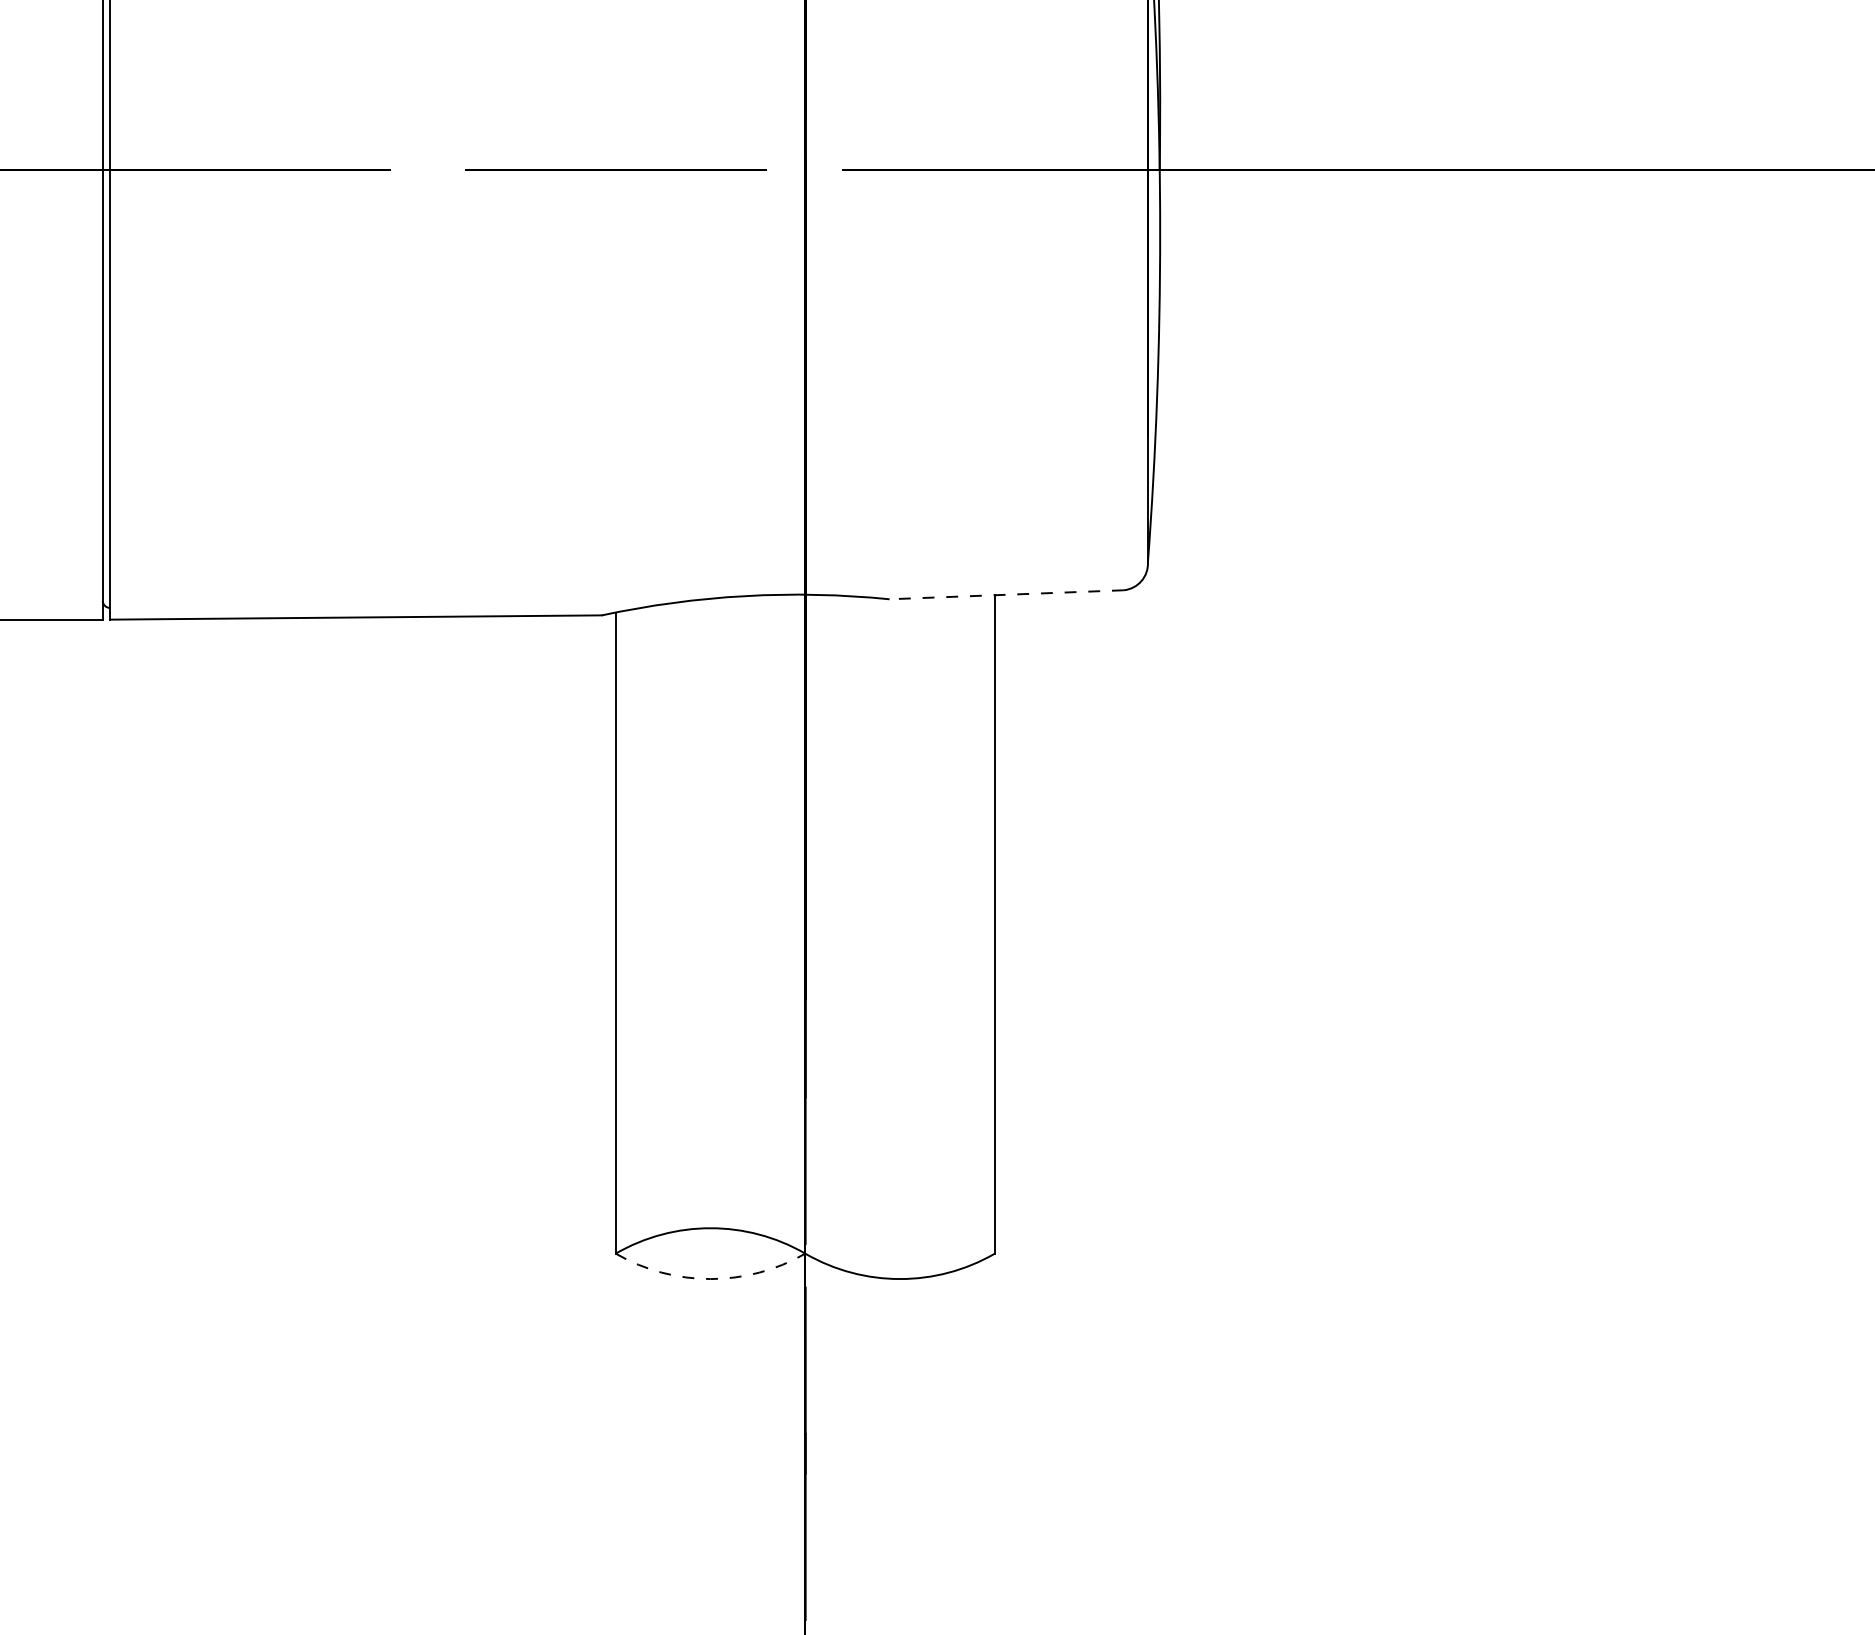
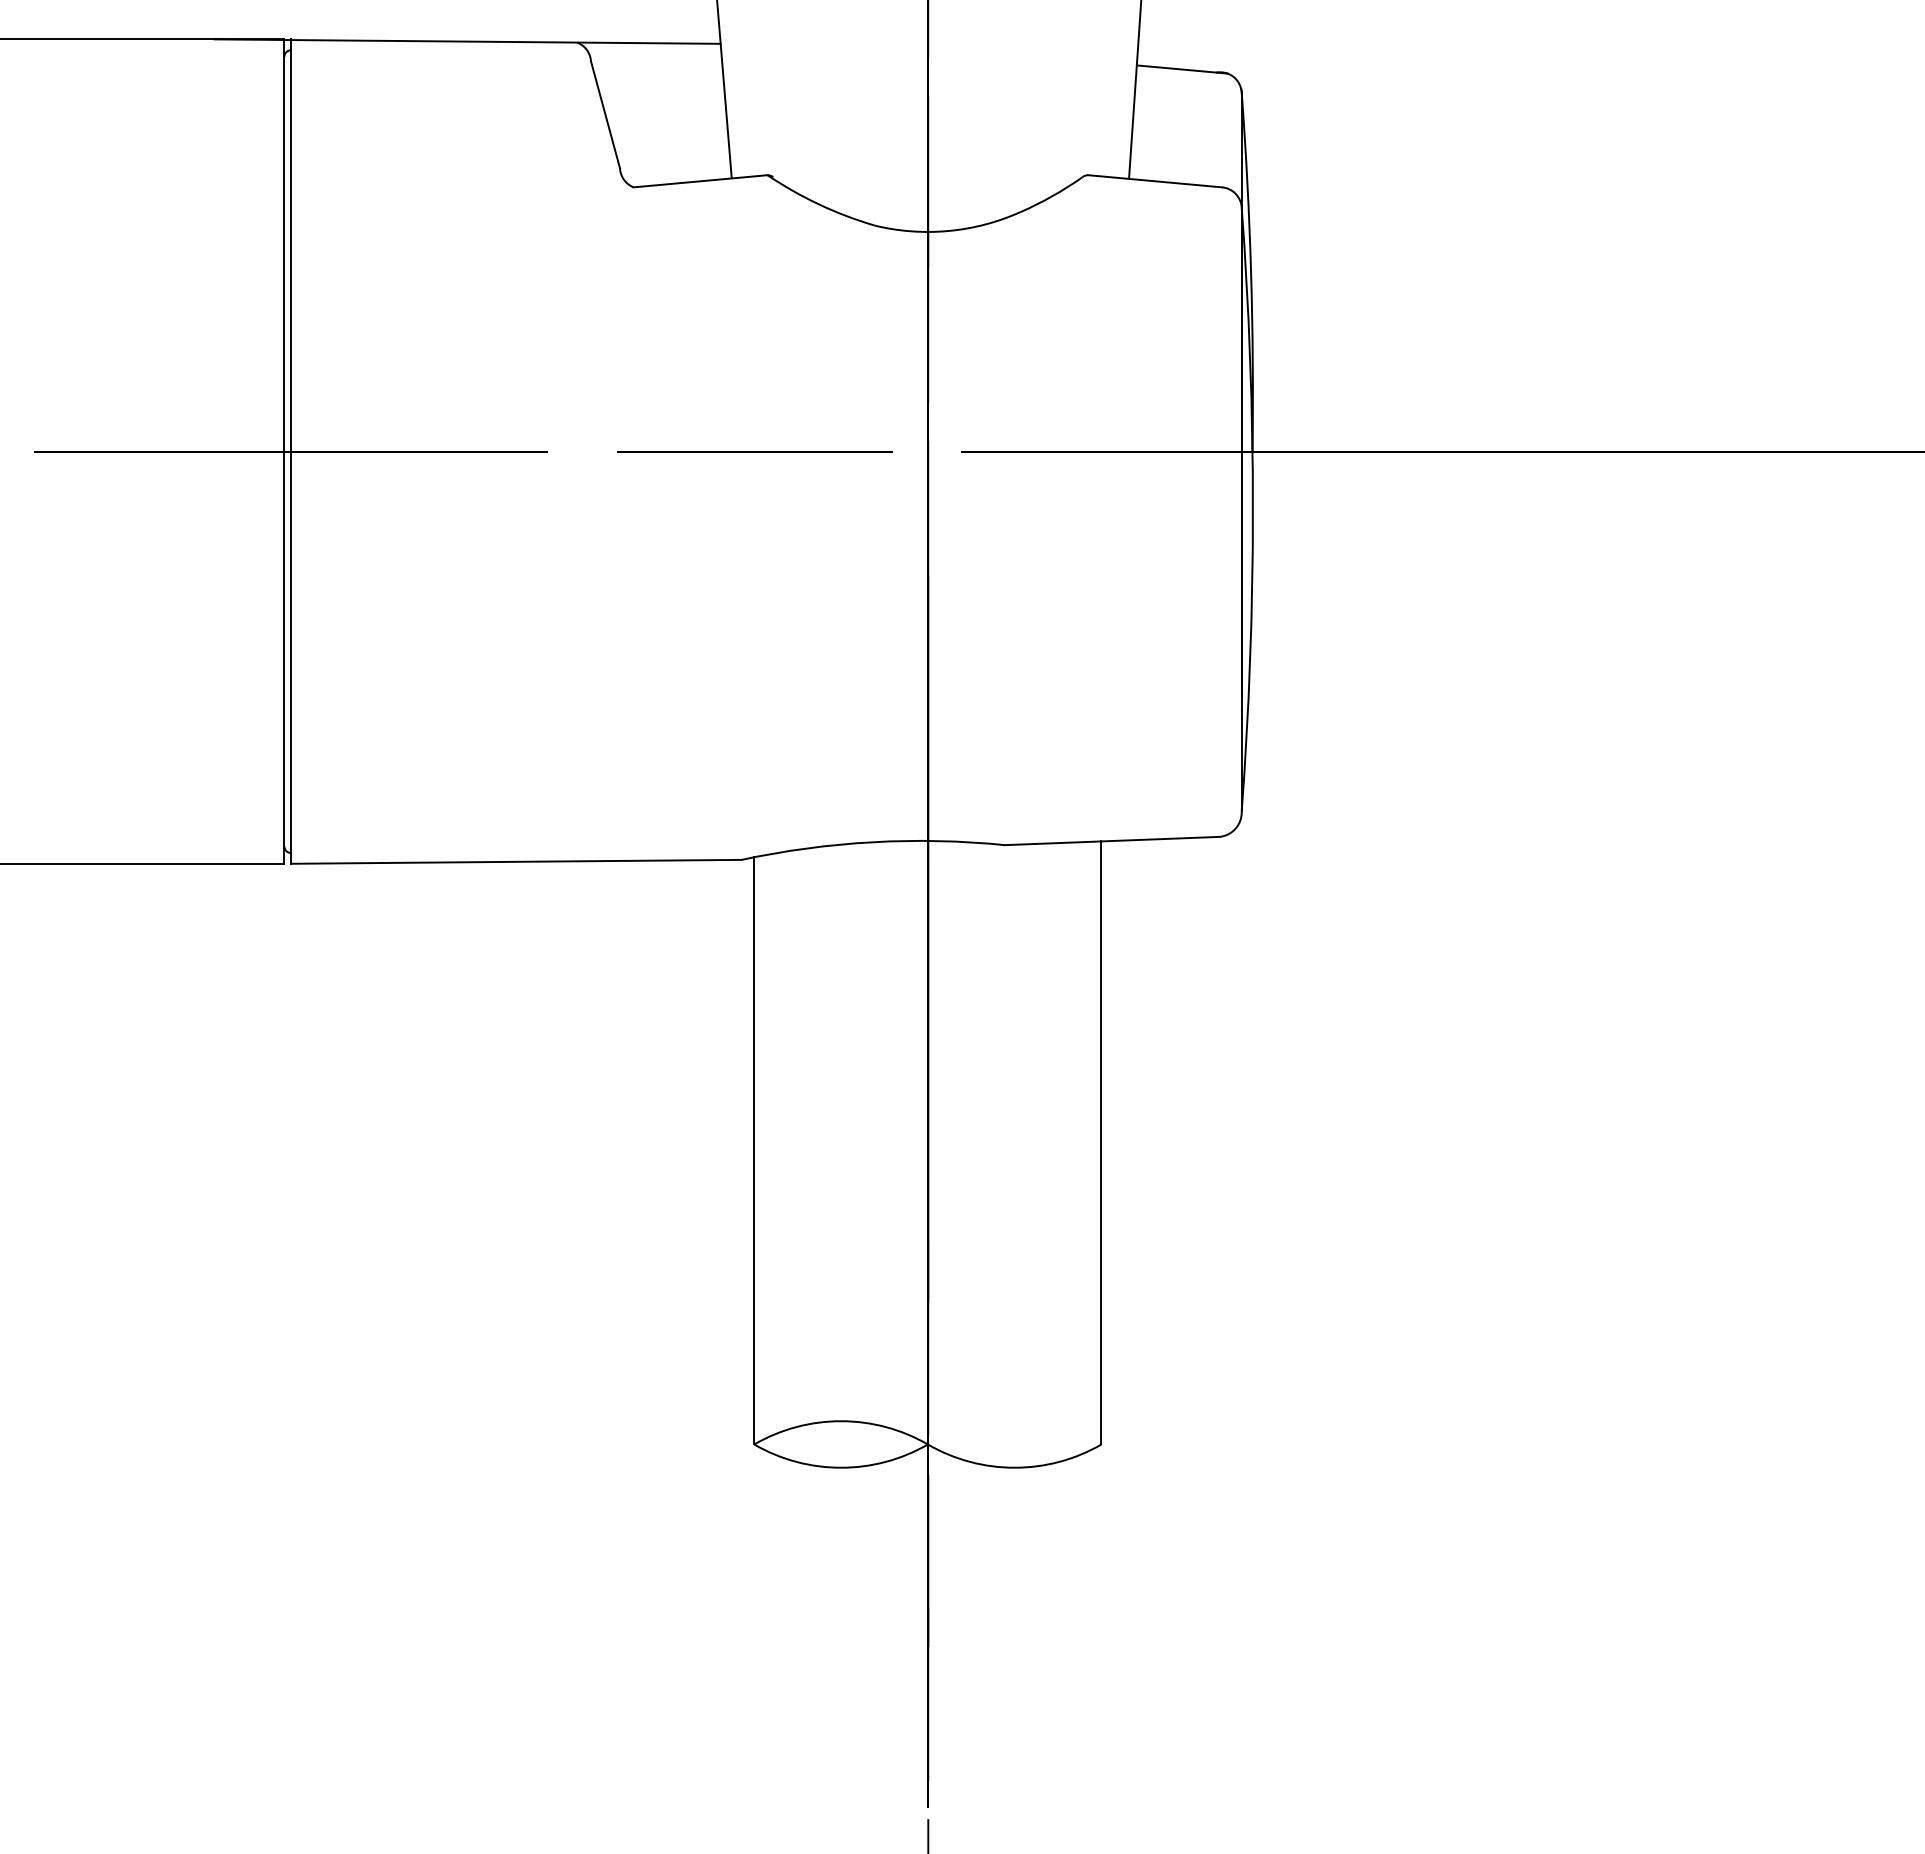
line: (1005, 595) -> (1111, 841), dashed -> solid
arc: (710, 1278) -> (841, 1467), dashed -> solid

